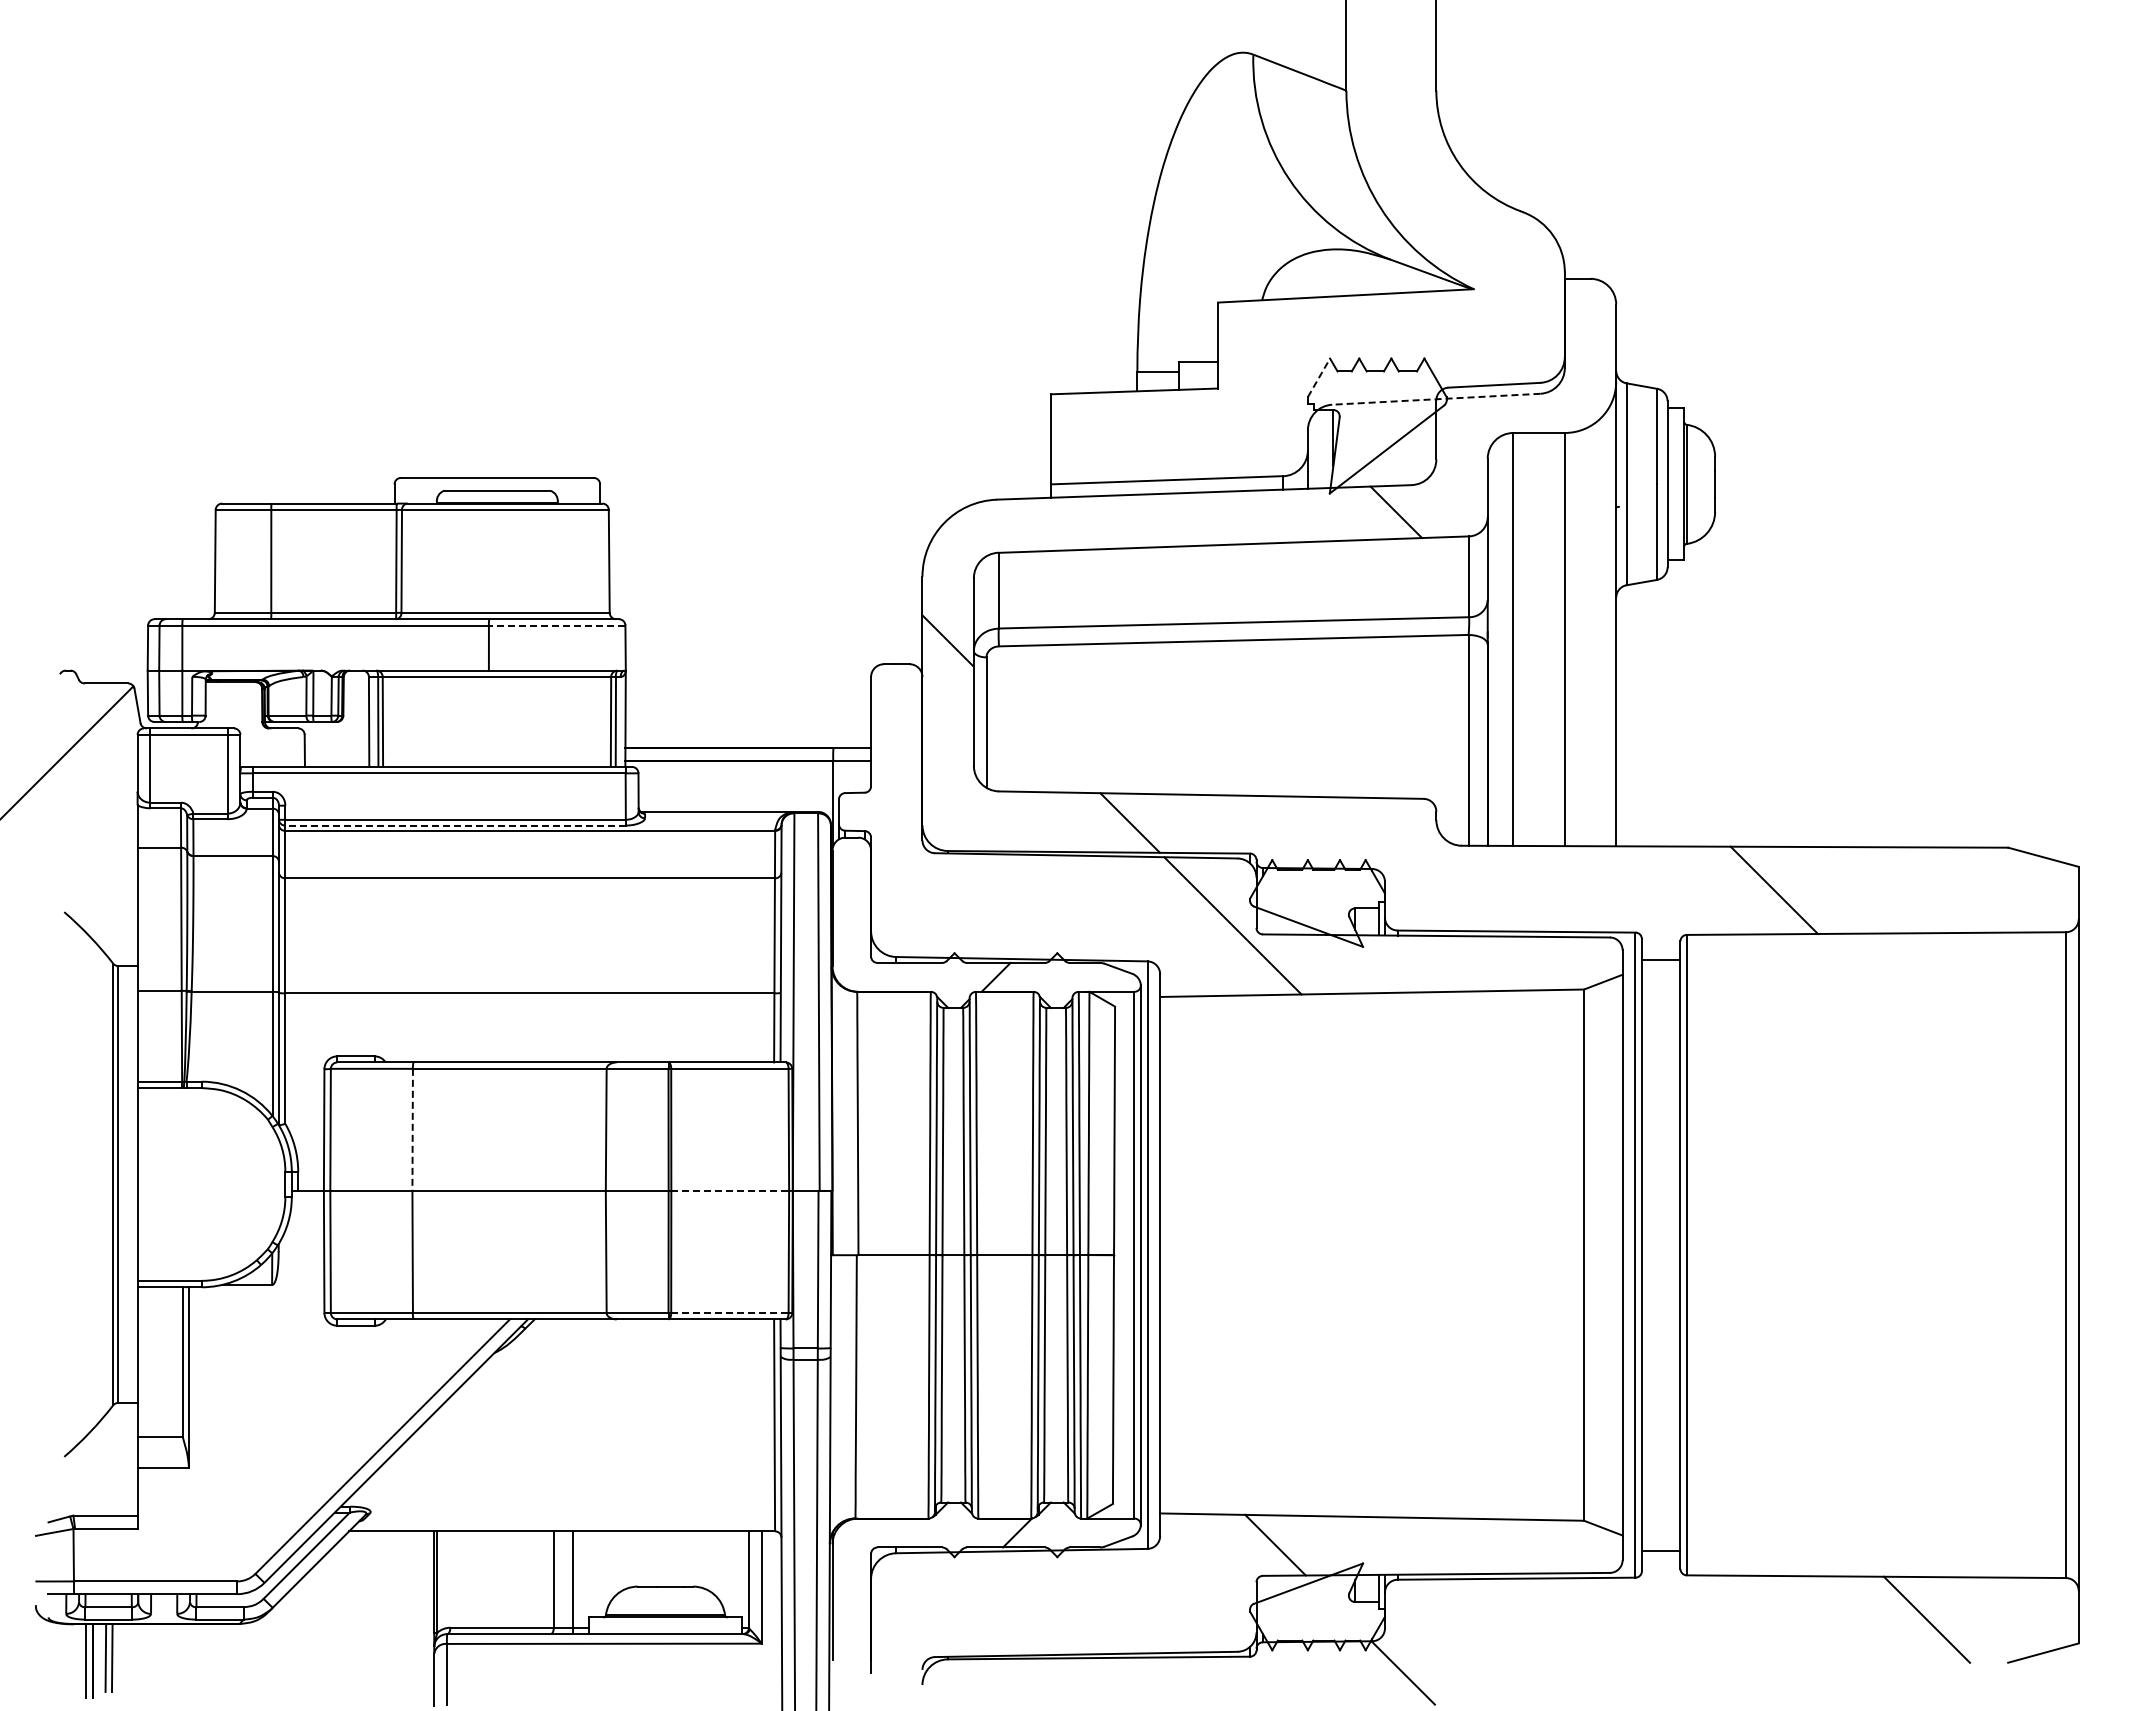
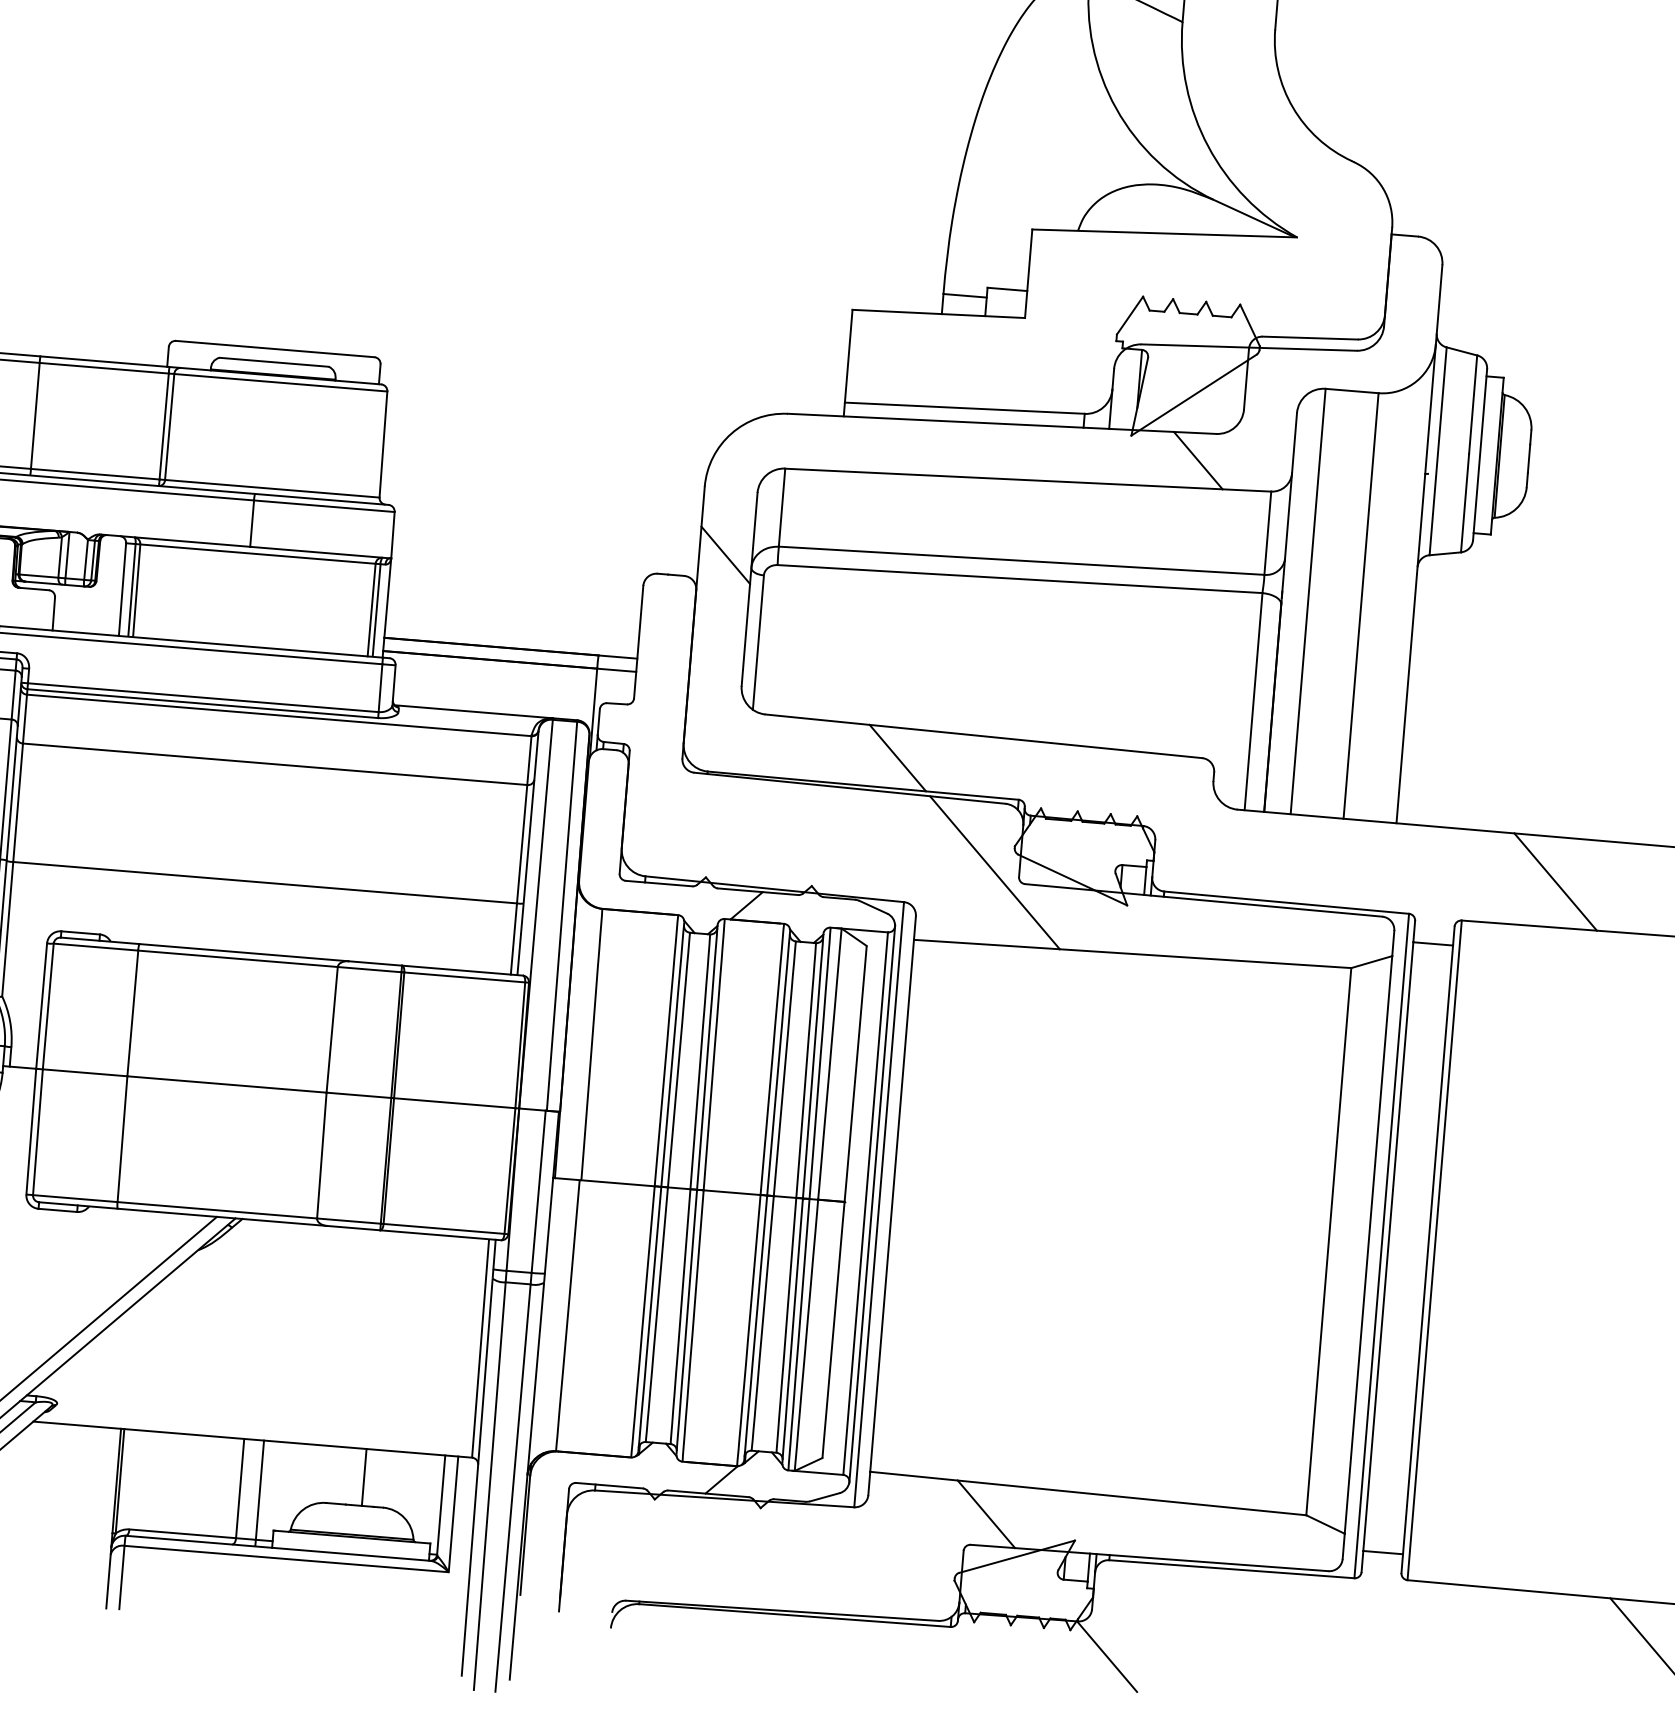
line: (1319, 377) -> (1130, 315), dashed -> solid
line: (1435, 399) -> (1248, 347), dashed -> solid
line: (556, 625) -> (323, 506), dashed -> solid
line: (455, 825) -> (202, 703), dashed -> solid
line: (412, 1130) -> (132, 1014), dashed -> solid
line: (730, 1190) -> (455, 1102), dashed -> solid
line: (729, 1312) -> (443, 1228), dashed -> solid
line: (672, 1558) -> (364, 1476), added

